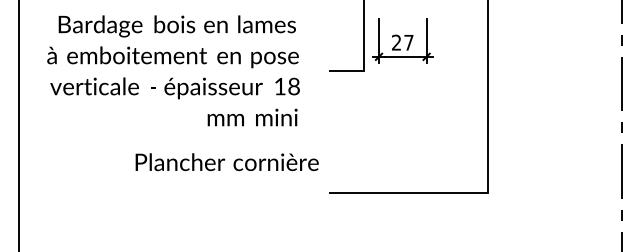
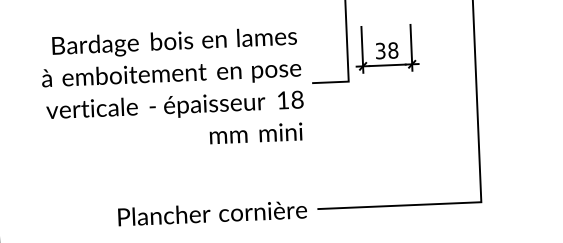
text: (402, 42) -> (386, 50), 27 -> 38
text: (173, 70) -> (172, 88), moved
text: (226, 162) -> (211, 213), moved

